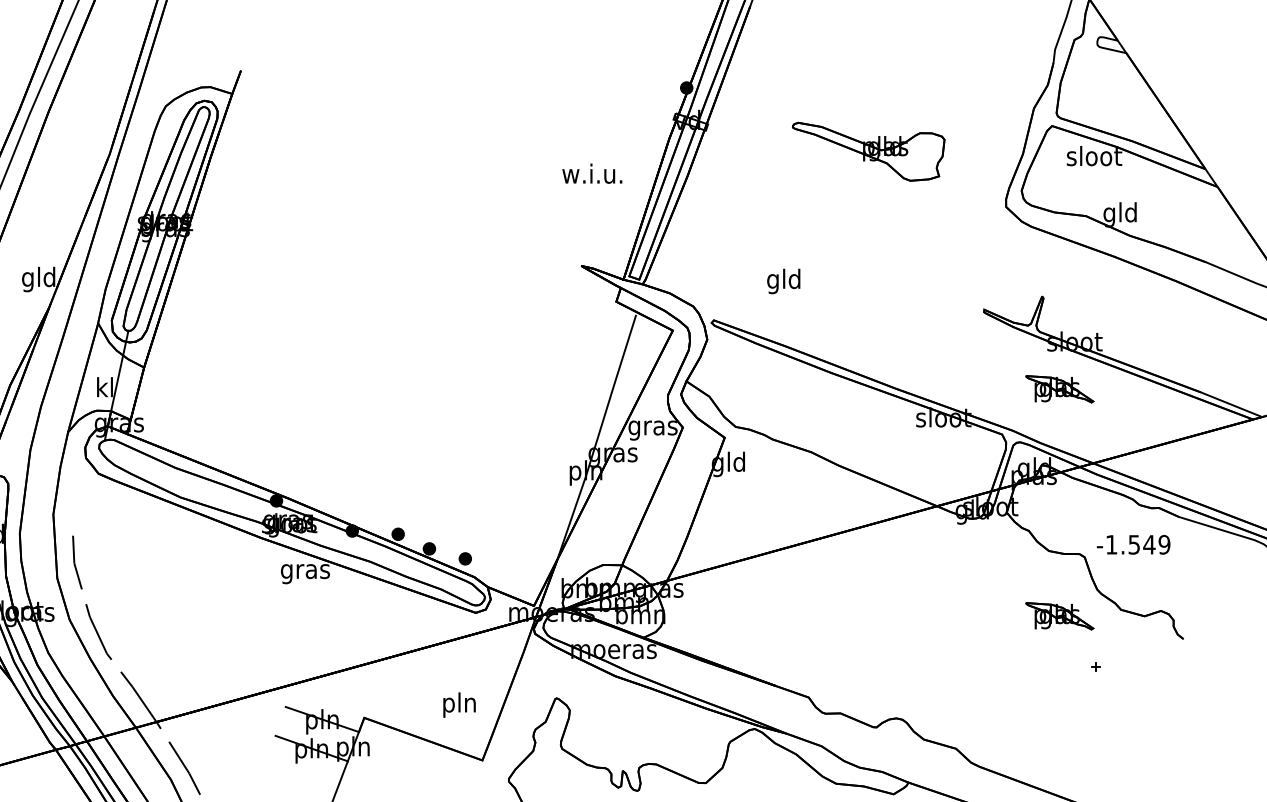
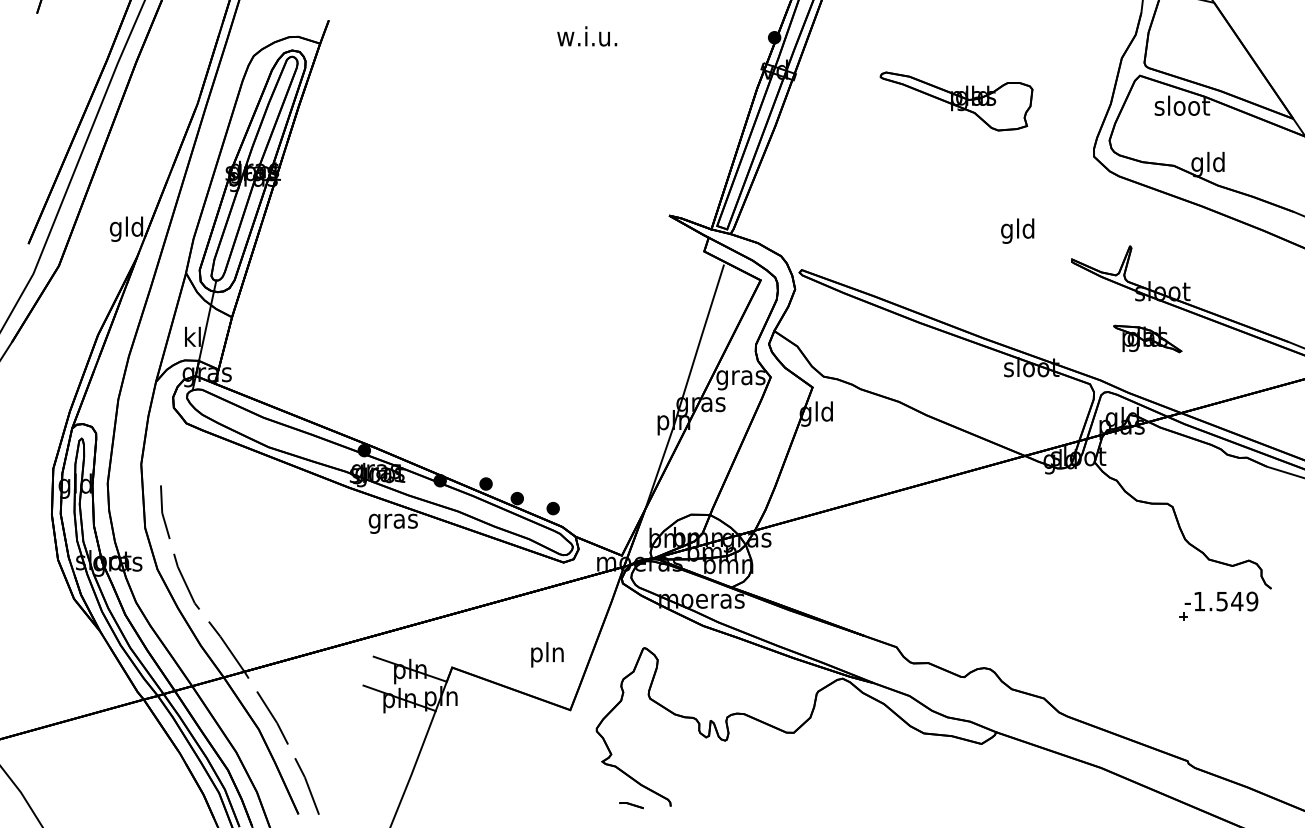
text: (592, 173) -> (587, 36), moved
text: (783, 280) -> (1017, 230), moved
text: (1133, 544) -> (1221, 601), moved
part: (1059, 615) -> (1147, 565), removed

